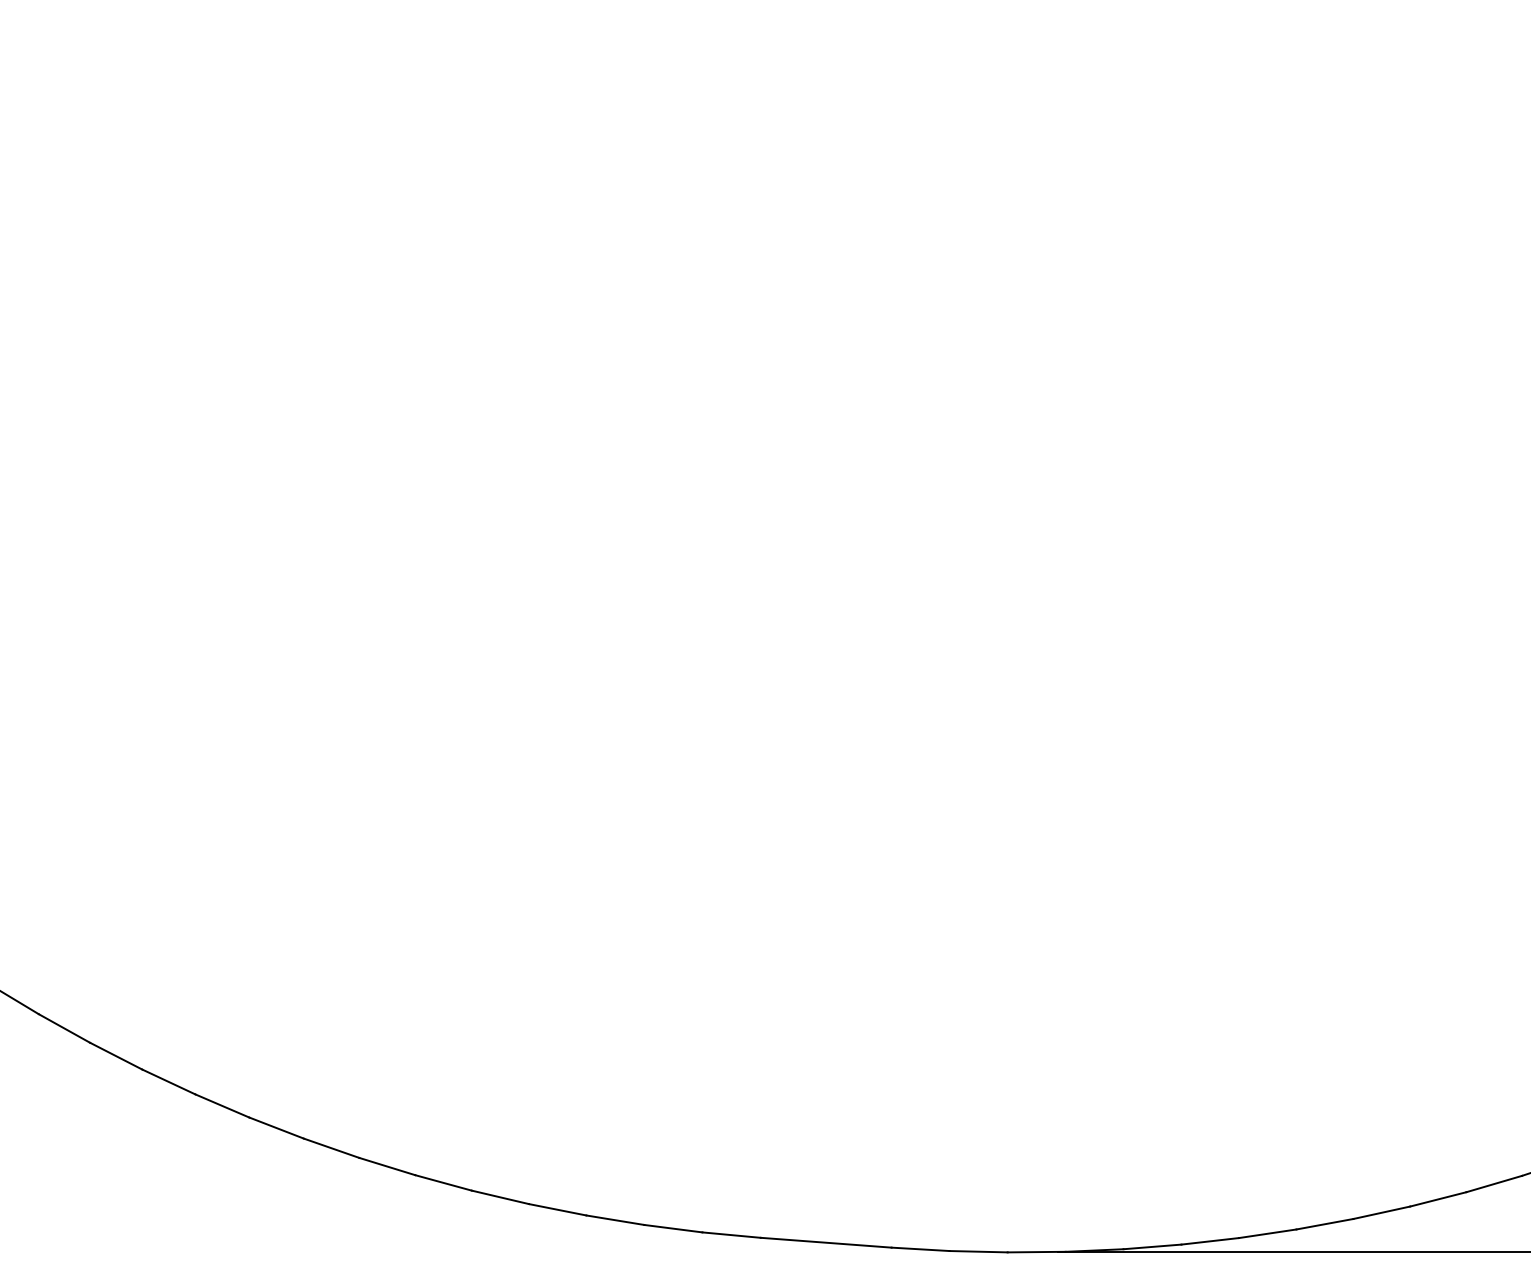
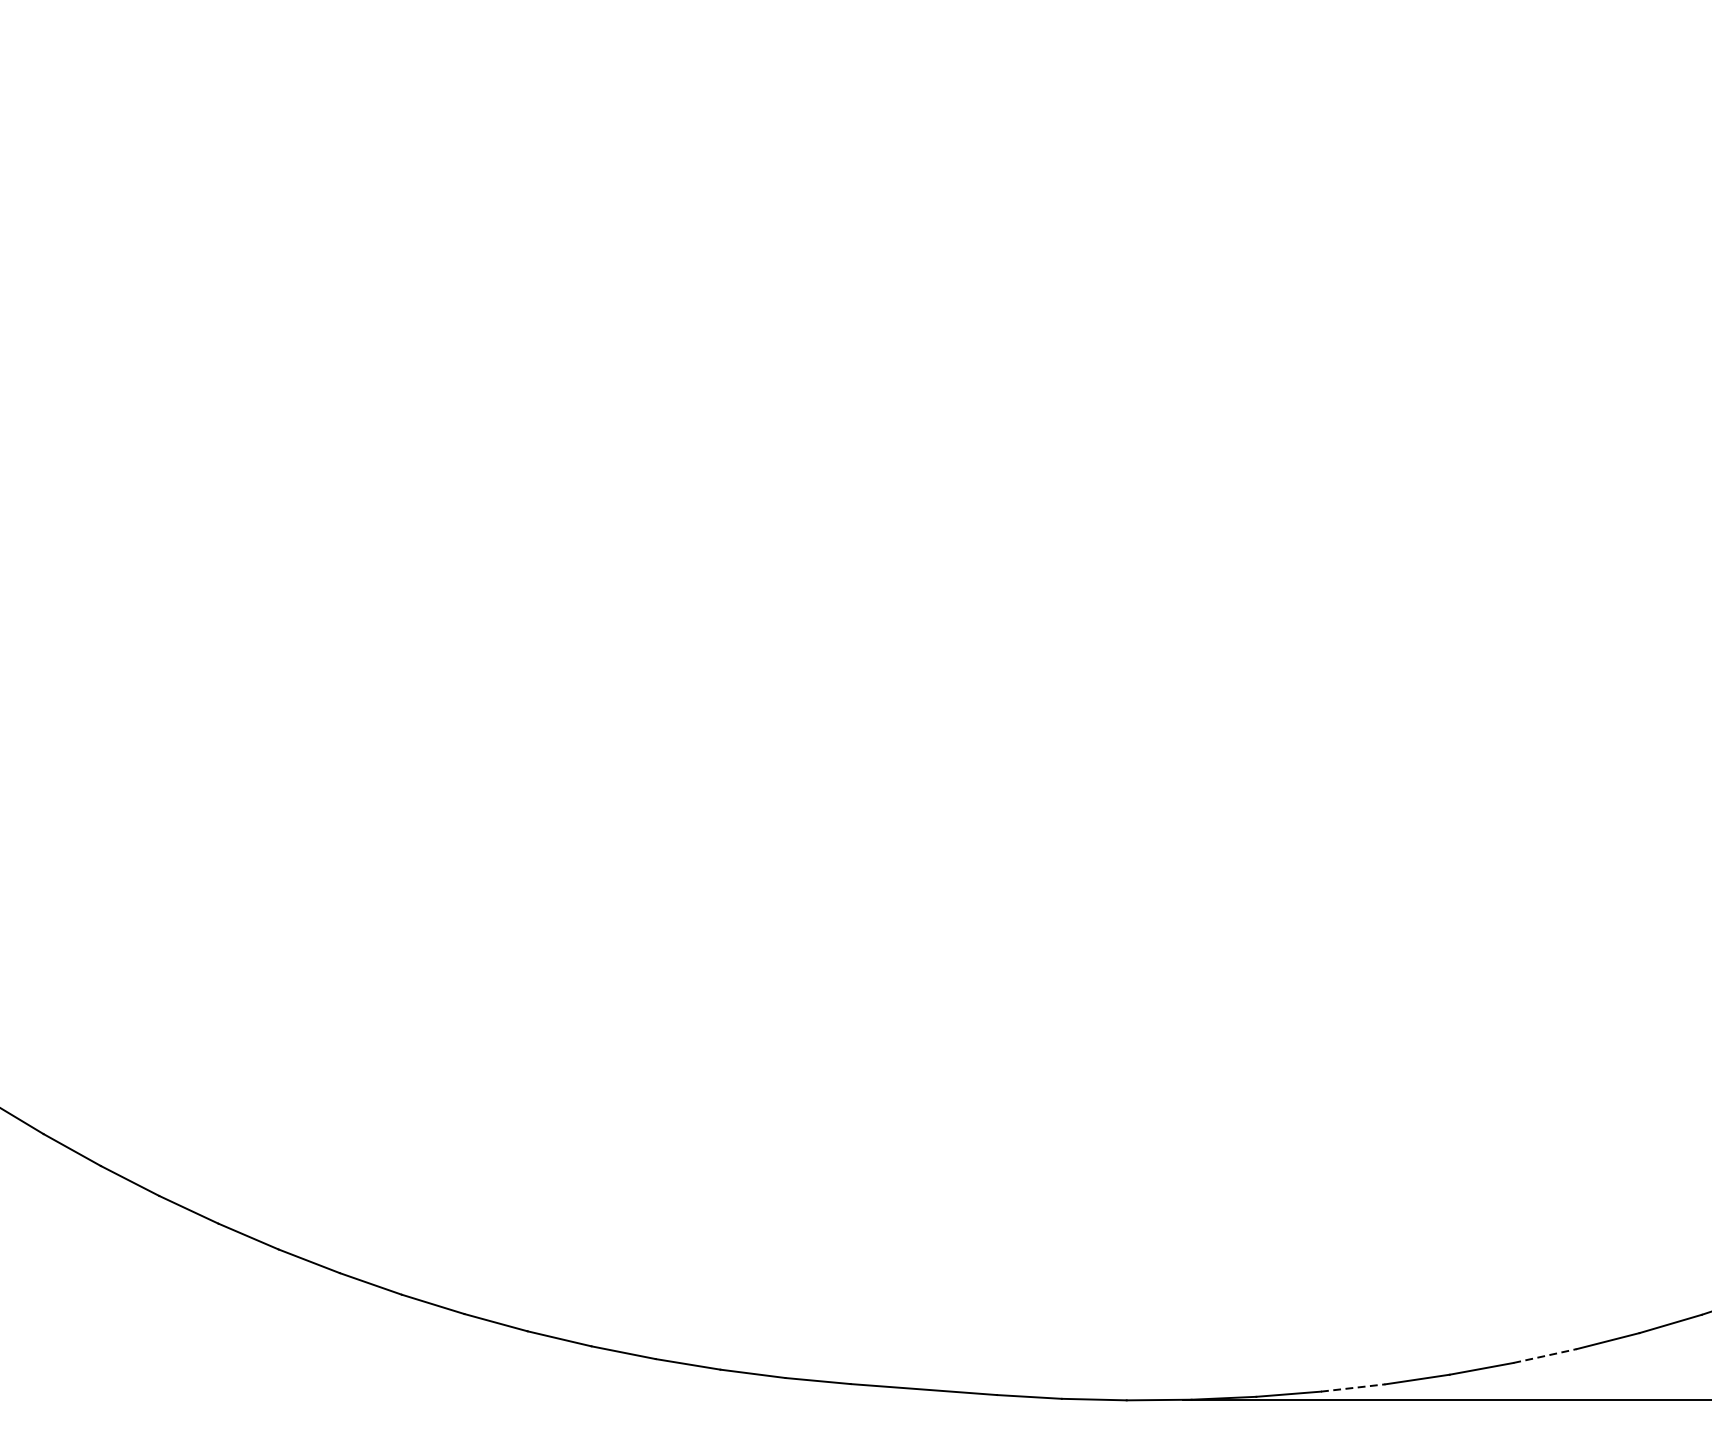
line: (1382, 1212) -> (1545, 1355), solid -> dashed
line: (1210, 1241) -> (1353, 1388), solid -> dashed

